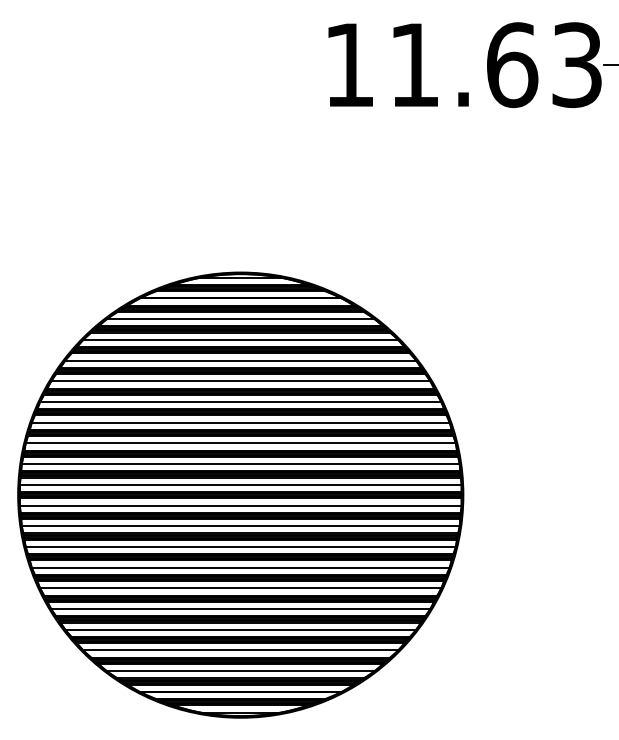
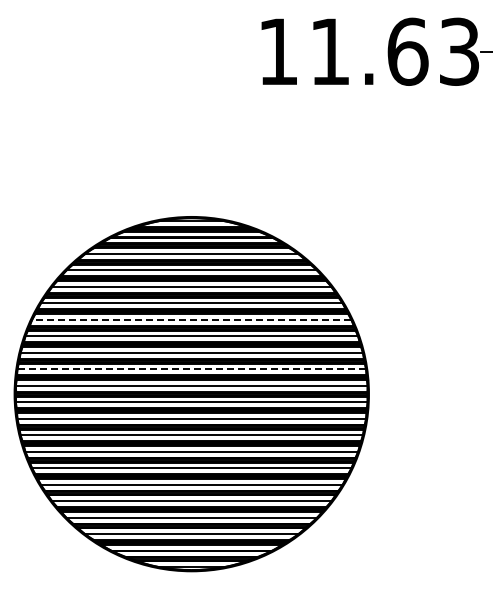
line: (240, 401) -> (191, 319), solid -> dashed
line: (240, 464) -> (191, 369), solid -> dashed

